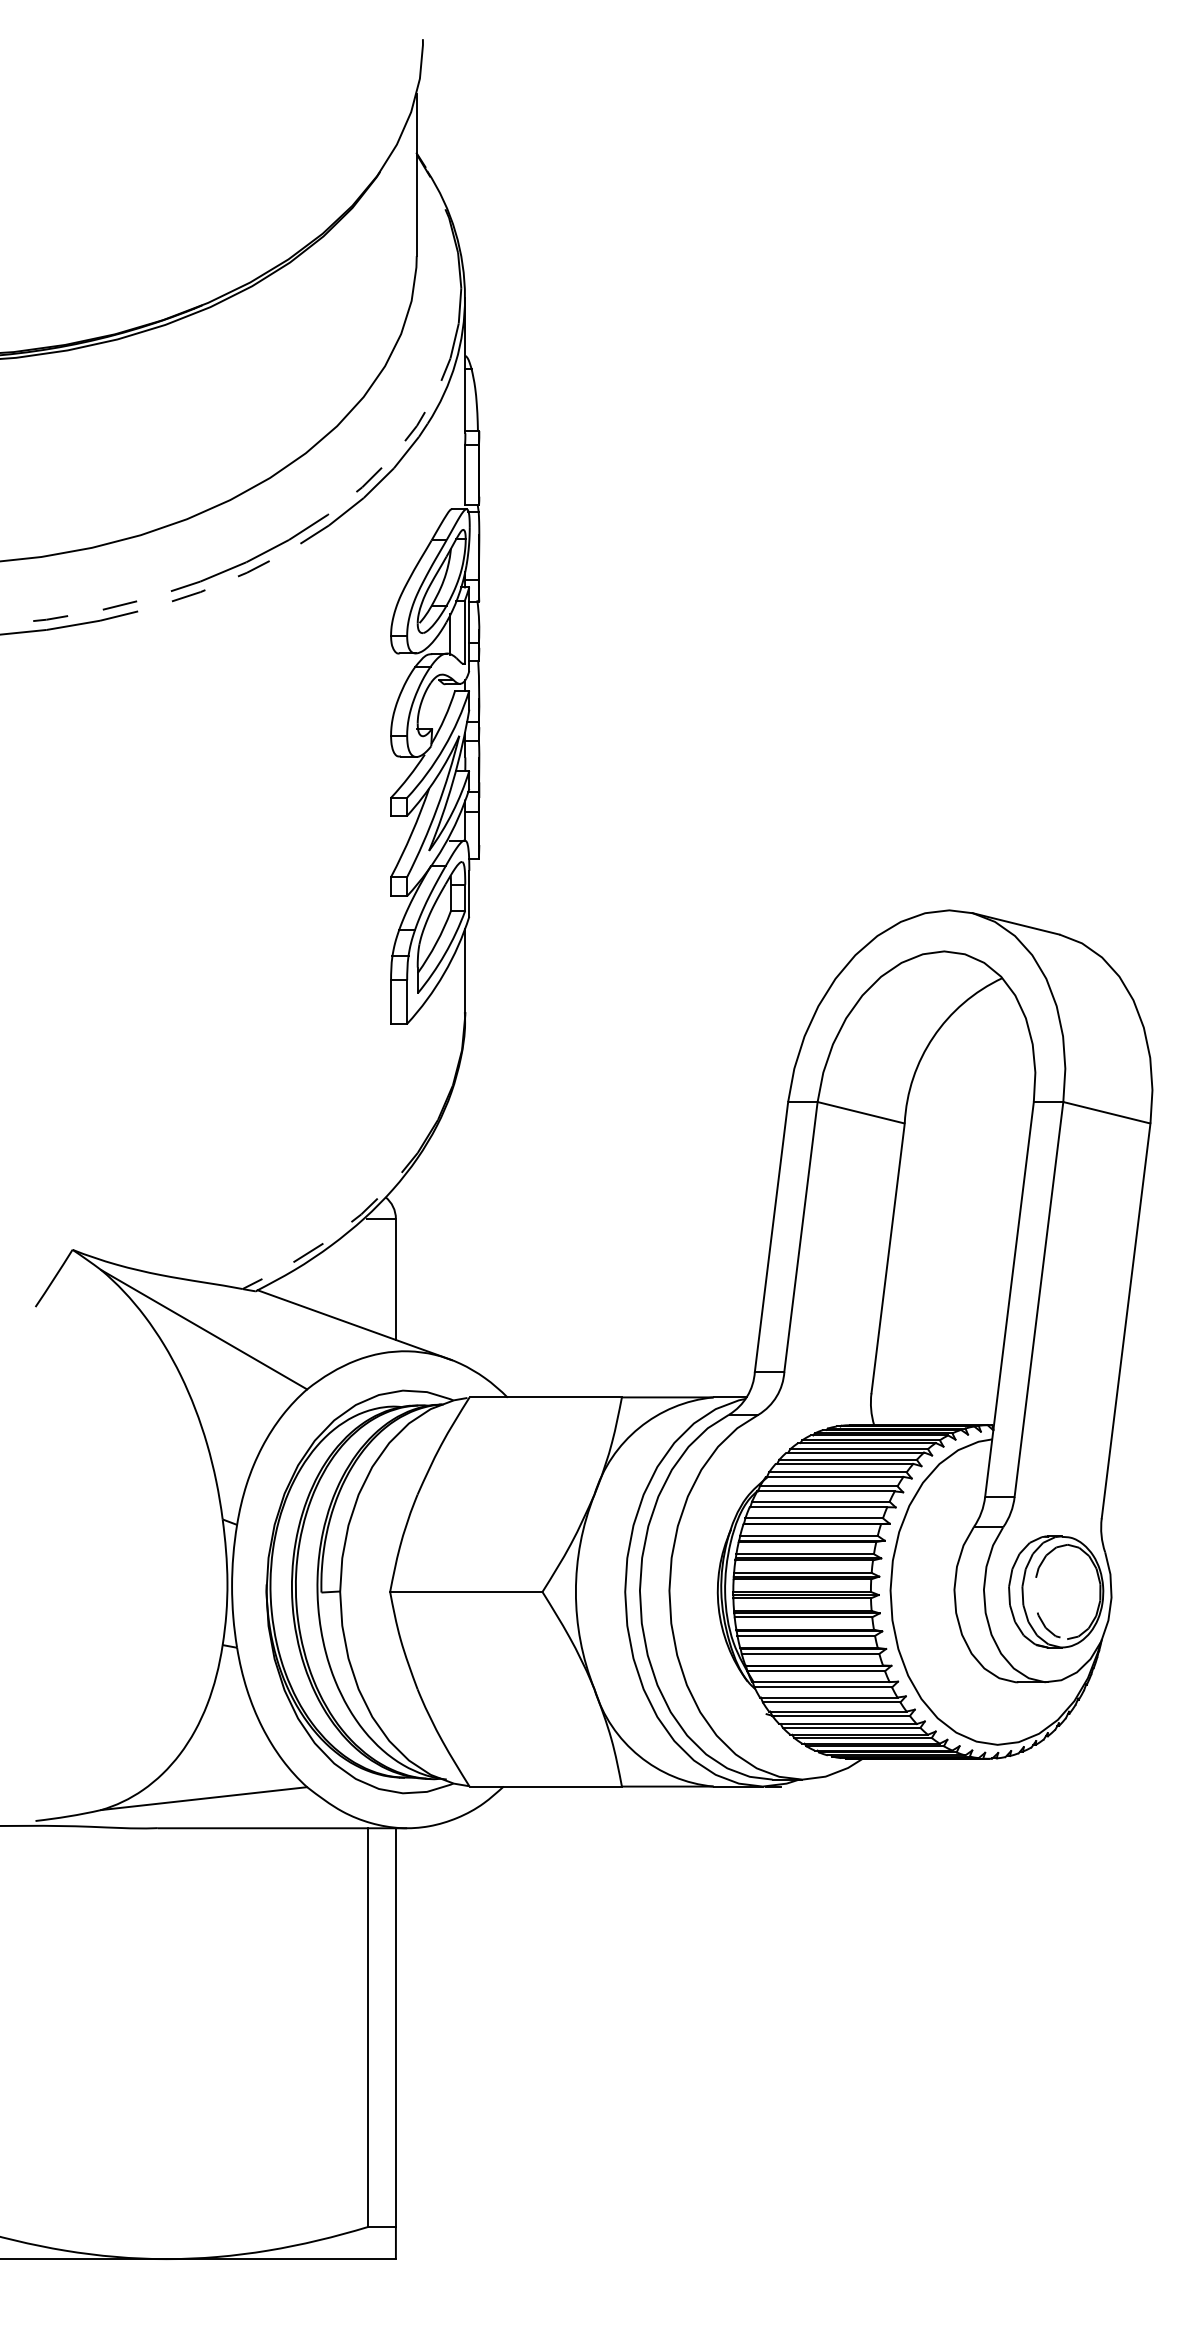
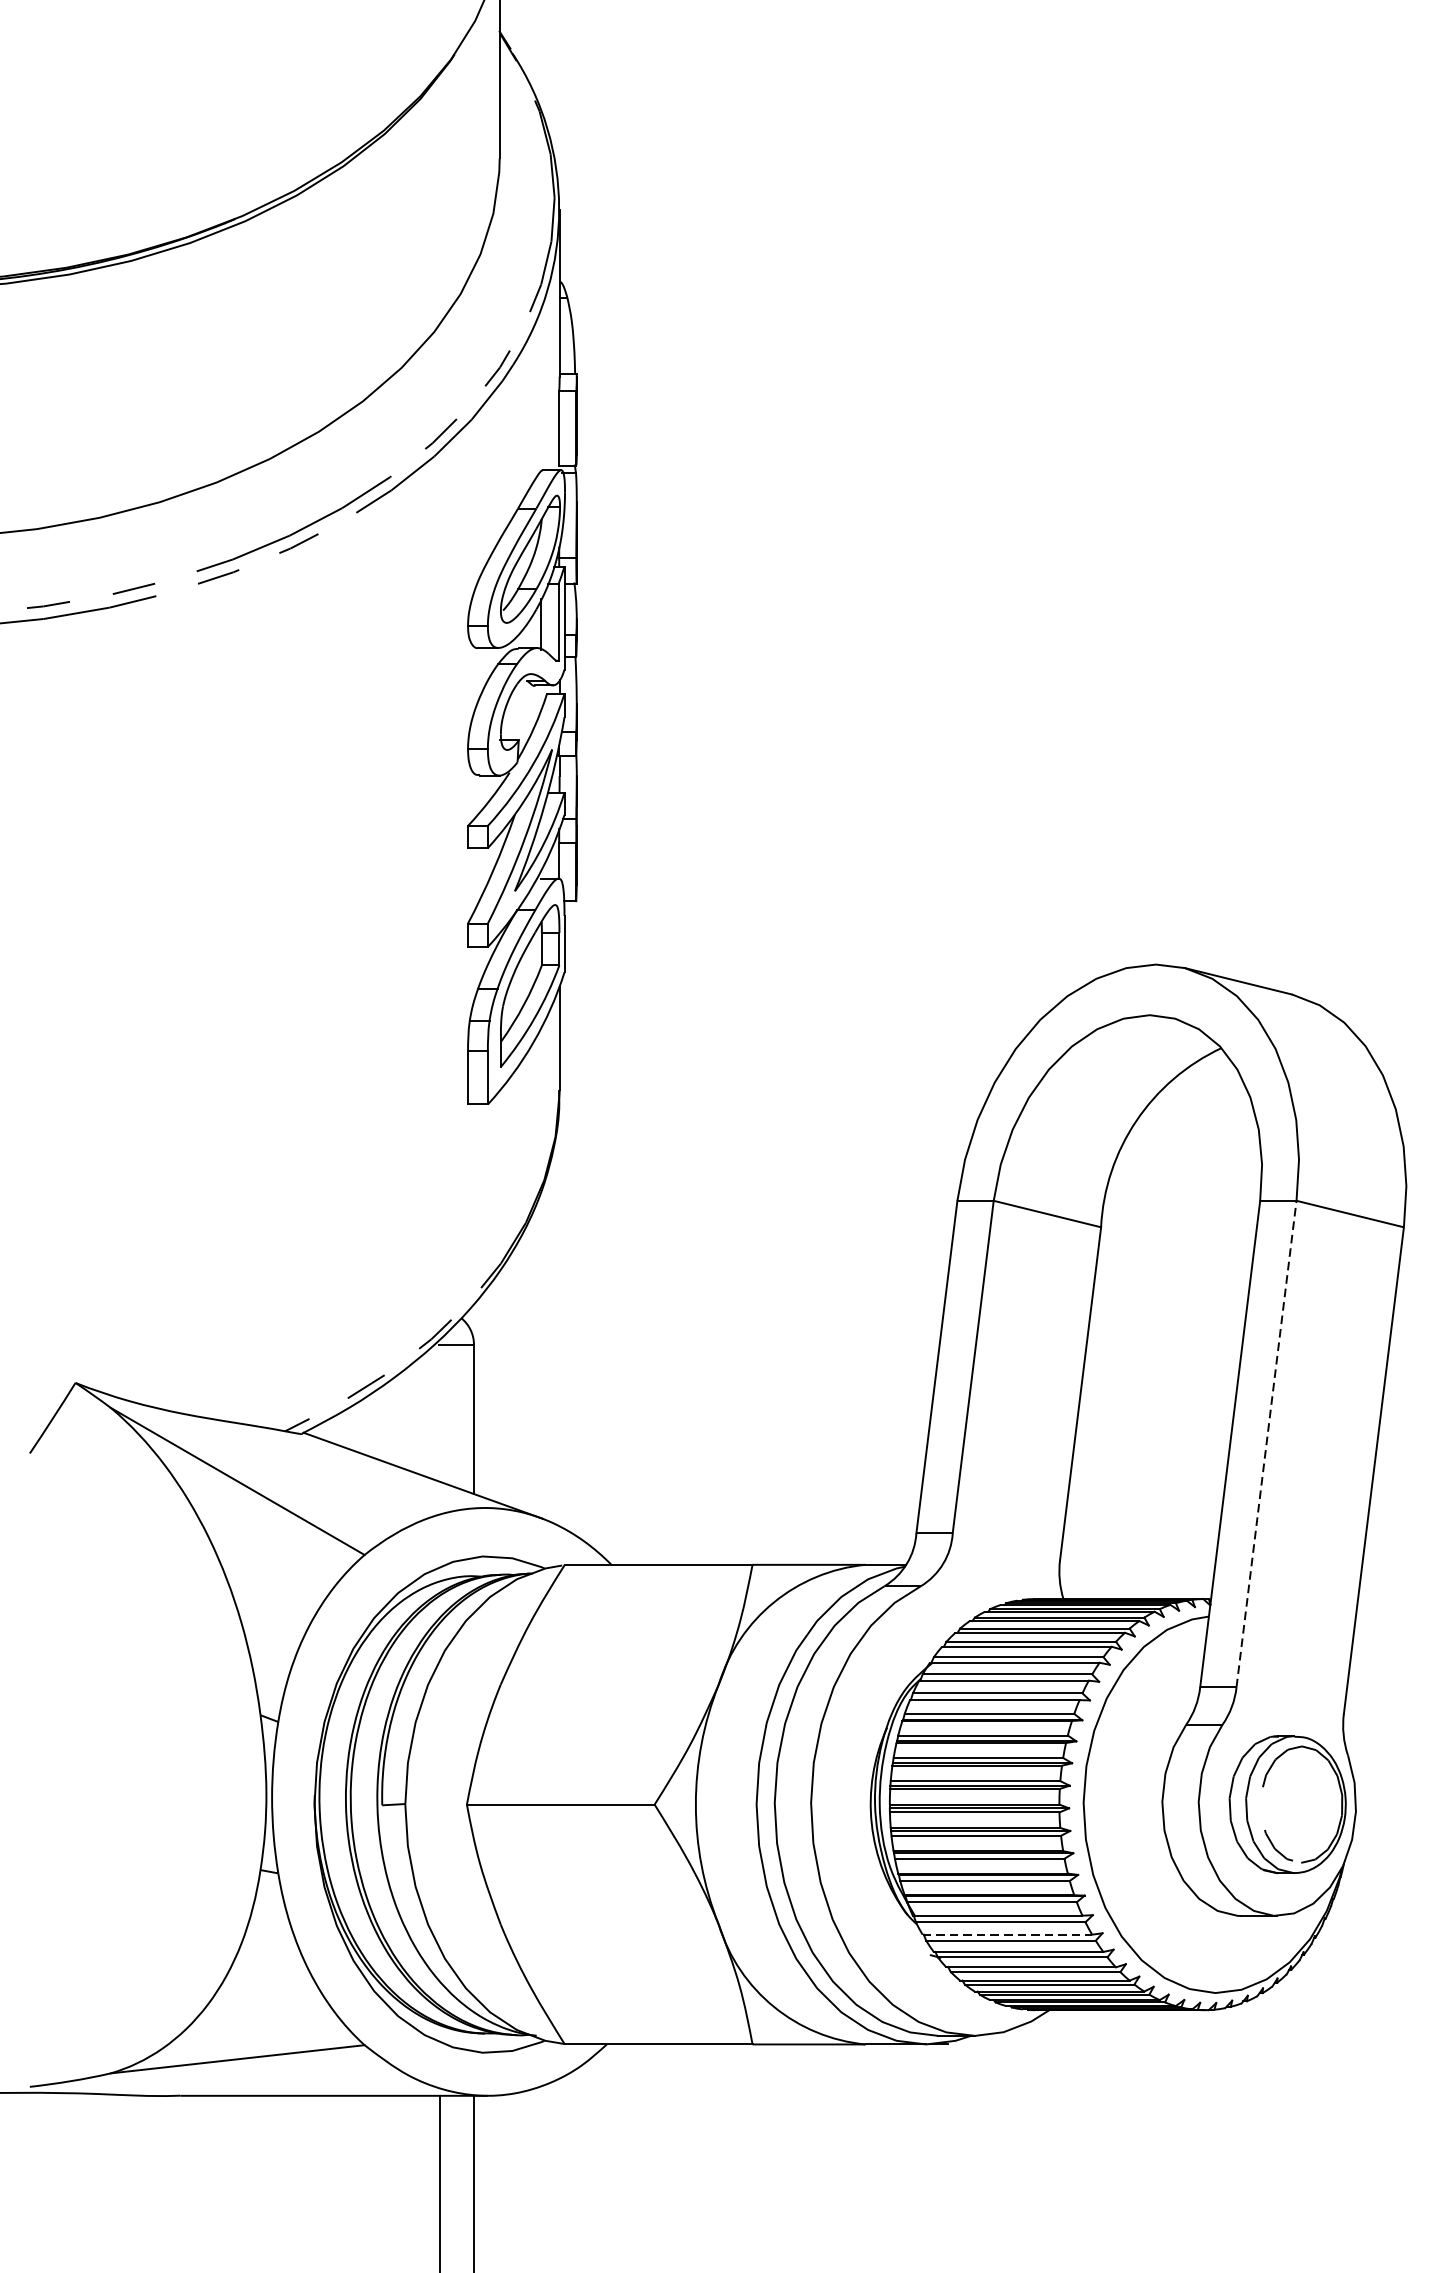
line: (1038, 1299) -> (1265, 1444), solid -> dashed
line: (828, 1697) -> (1007, 1934), solid -> dashed

